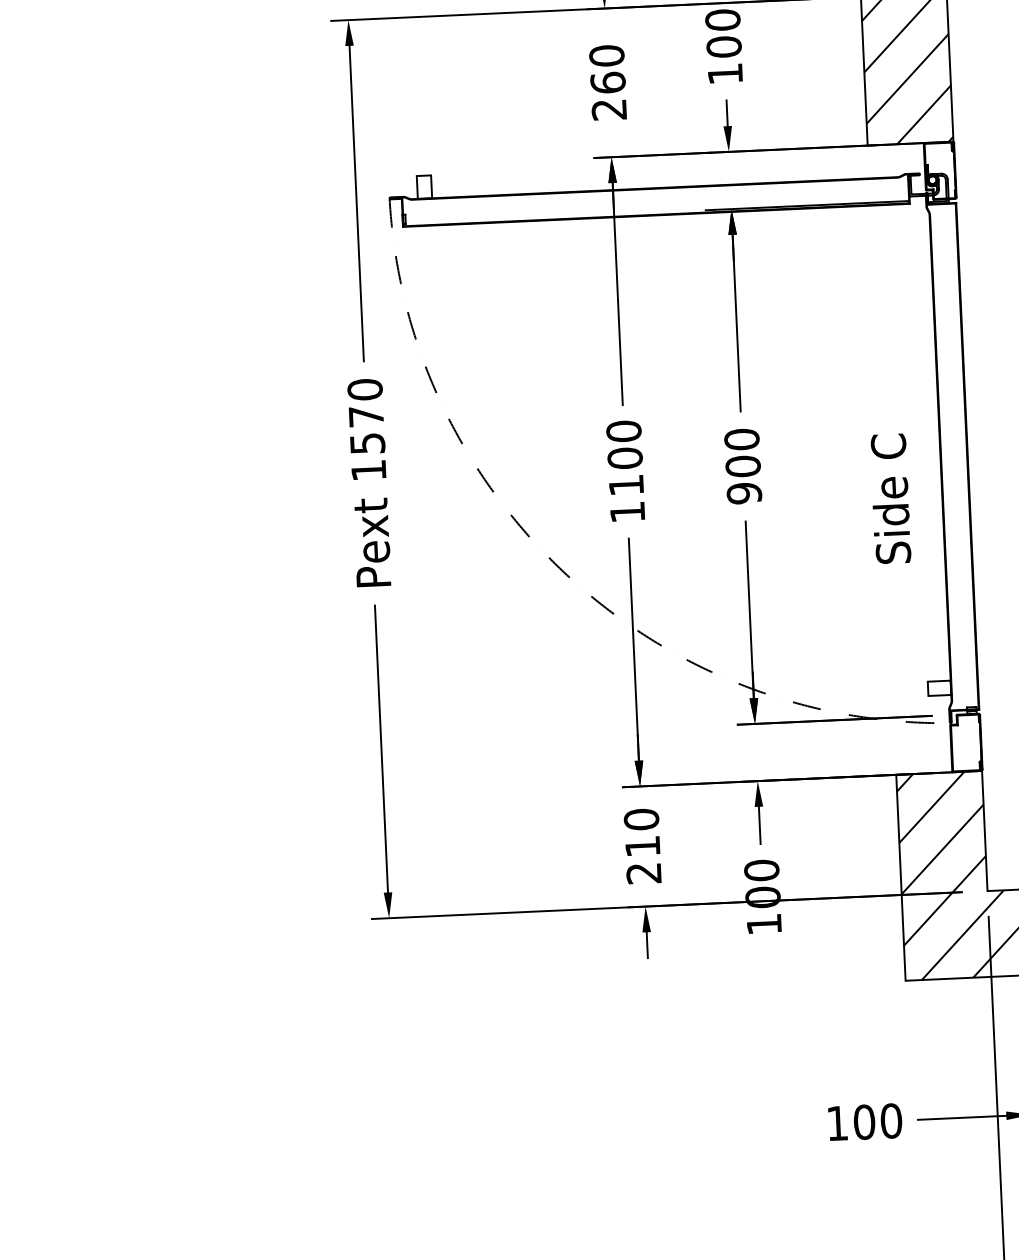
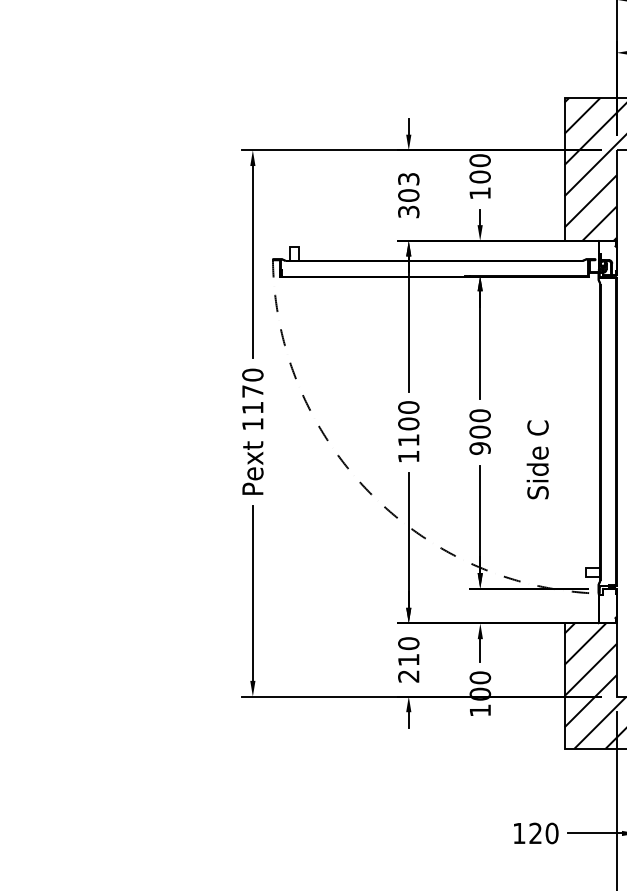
text: (607, 82) -> (408, 195), 260 -> 303
text: (367, 444) -> (252, 408), 1570 -> 1170
text: (890, 498) -> (537, 459), moved
text: (864, 1122) -> (535, 833), 100 -> 120

